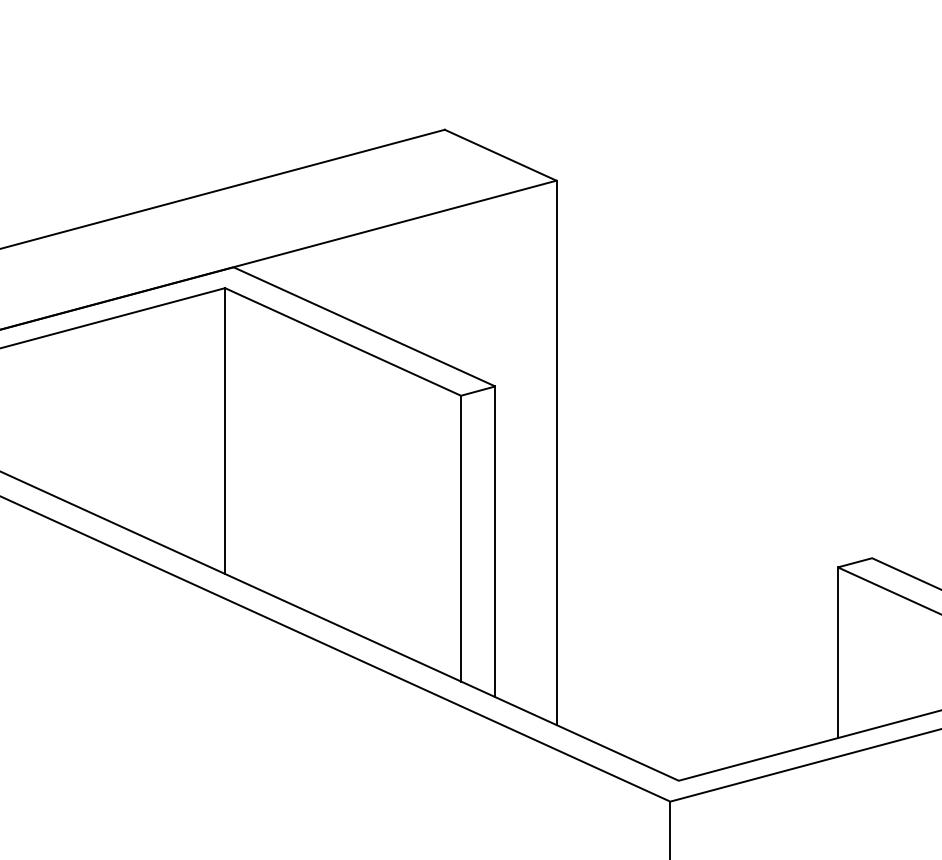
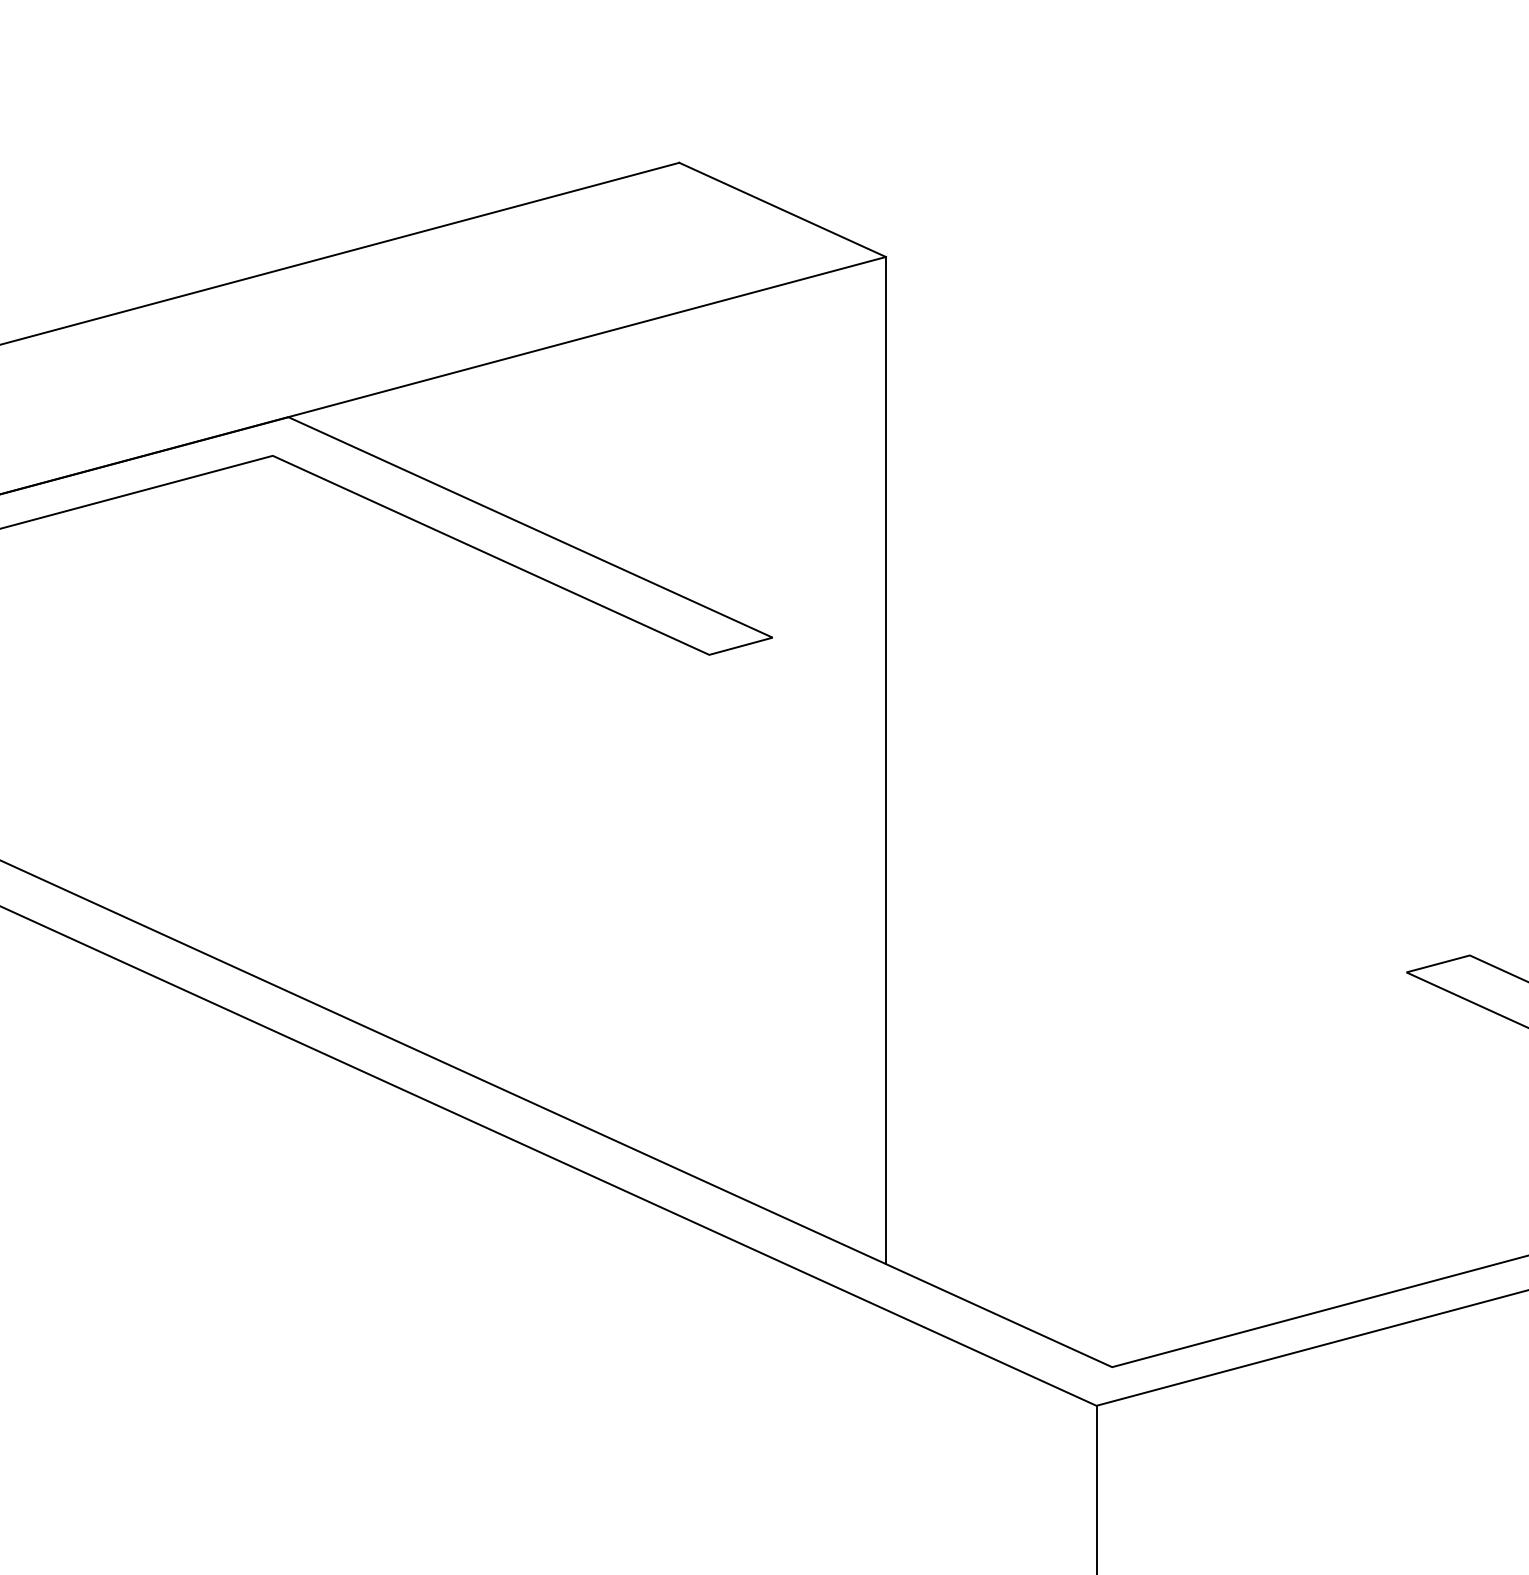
line: (225, 431) -> (273, 721), removed
line: (461, 538) -> (710, 918), removed
line: (495, 541) -> (773, 924), removed
line: (837, 652) -> (1405, 1129), removed

